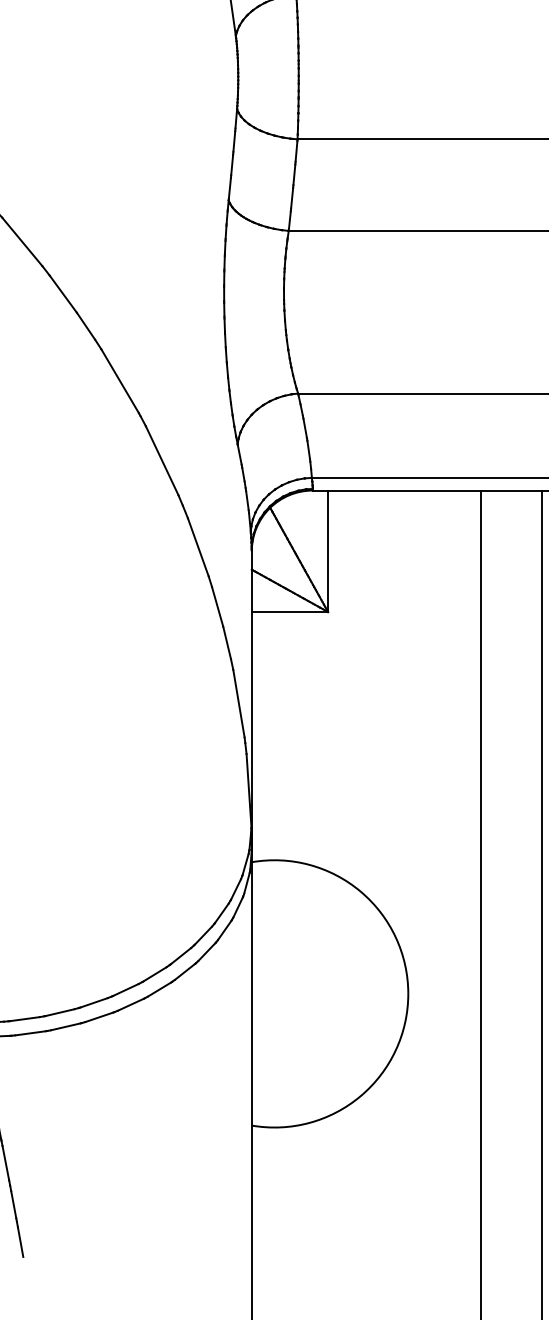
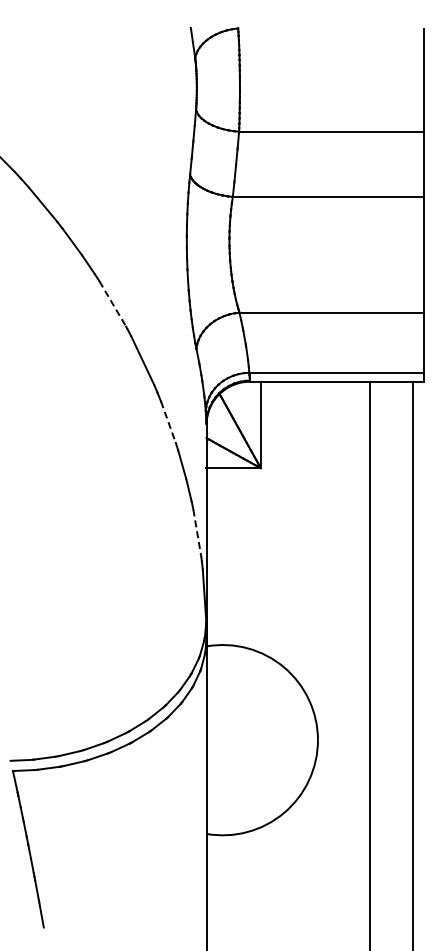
line: (121, 382) -> (113, 304), solid -> dashed
line: (198, 547) -> (168, 422), solid -> dashed
line: (239, 705) -> (197, 534), solid -> dashed

